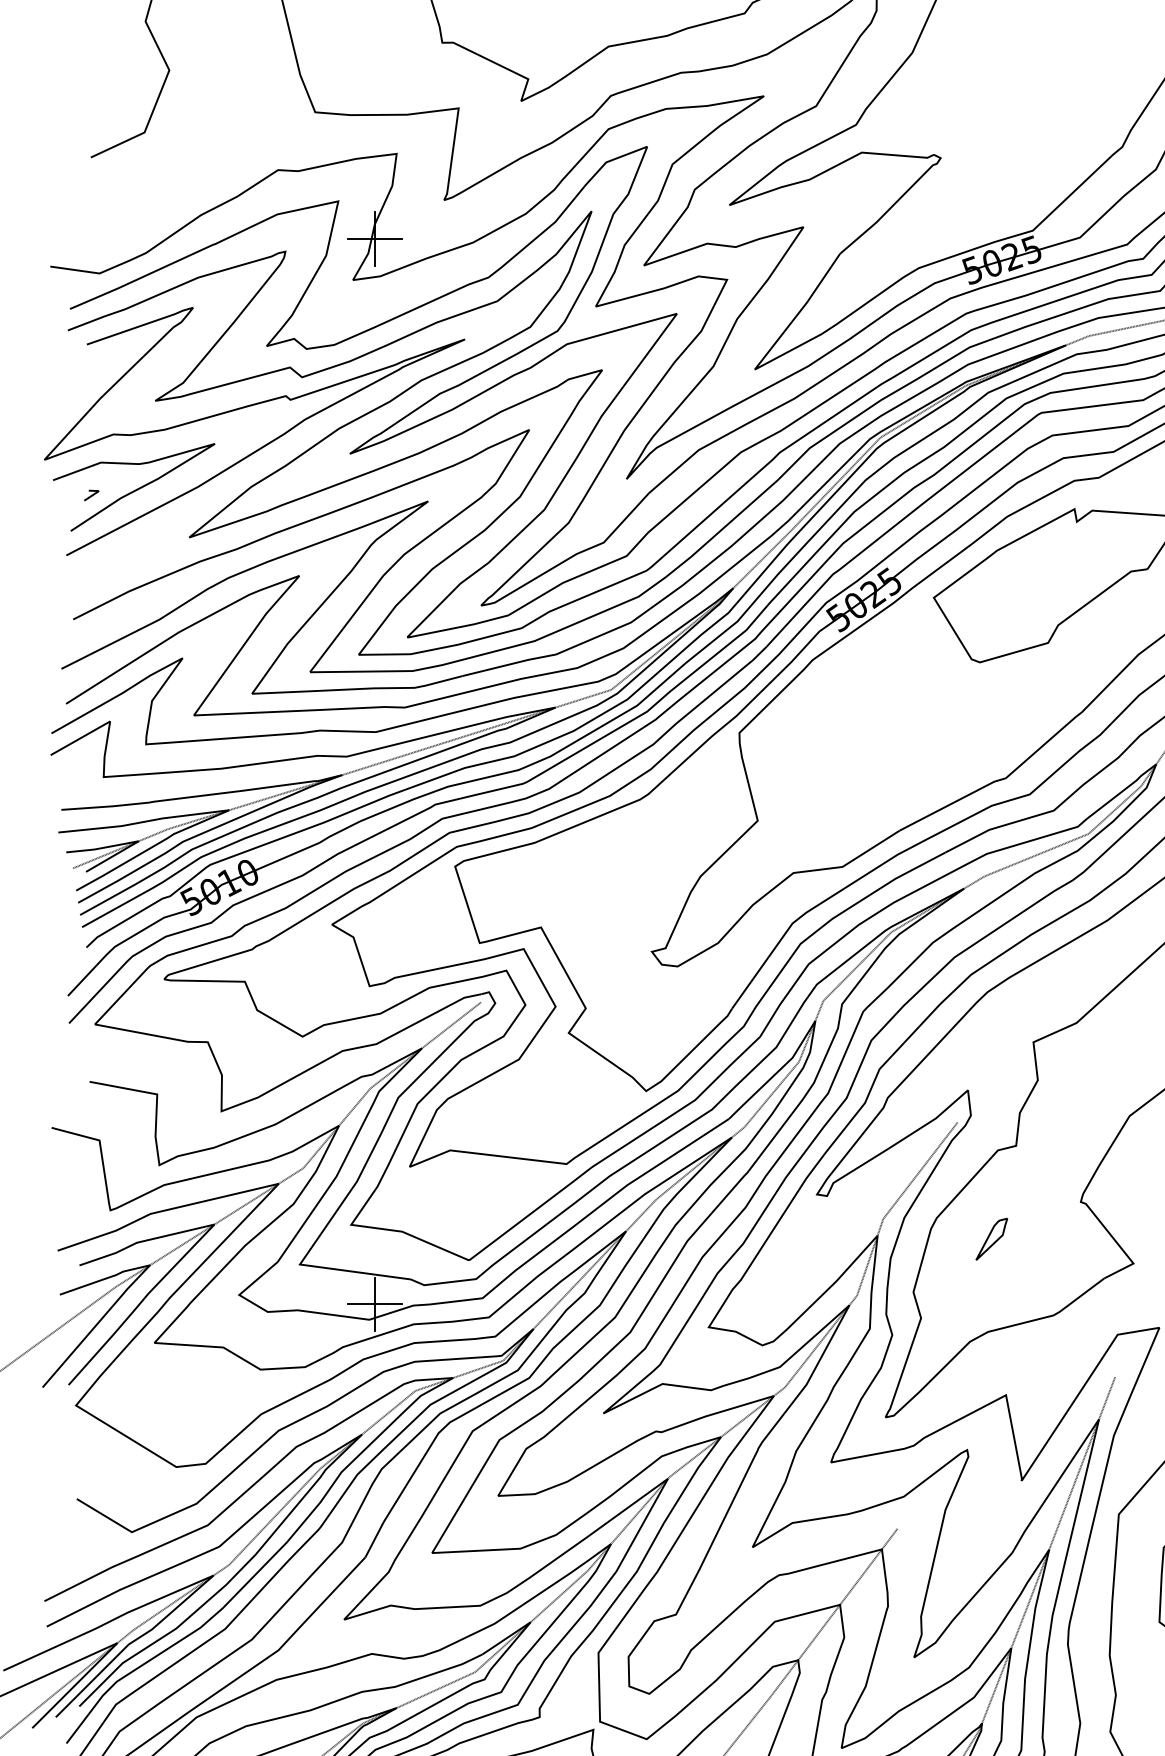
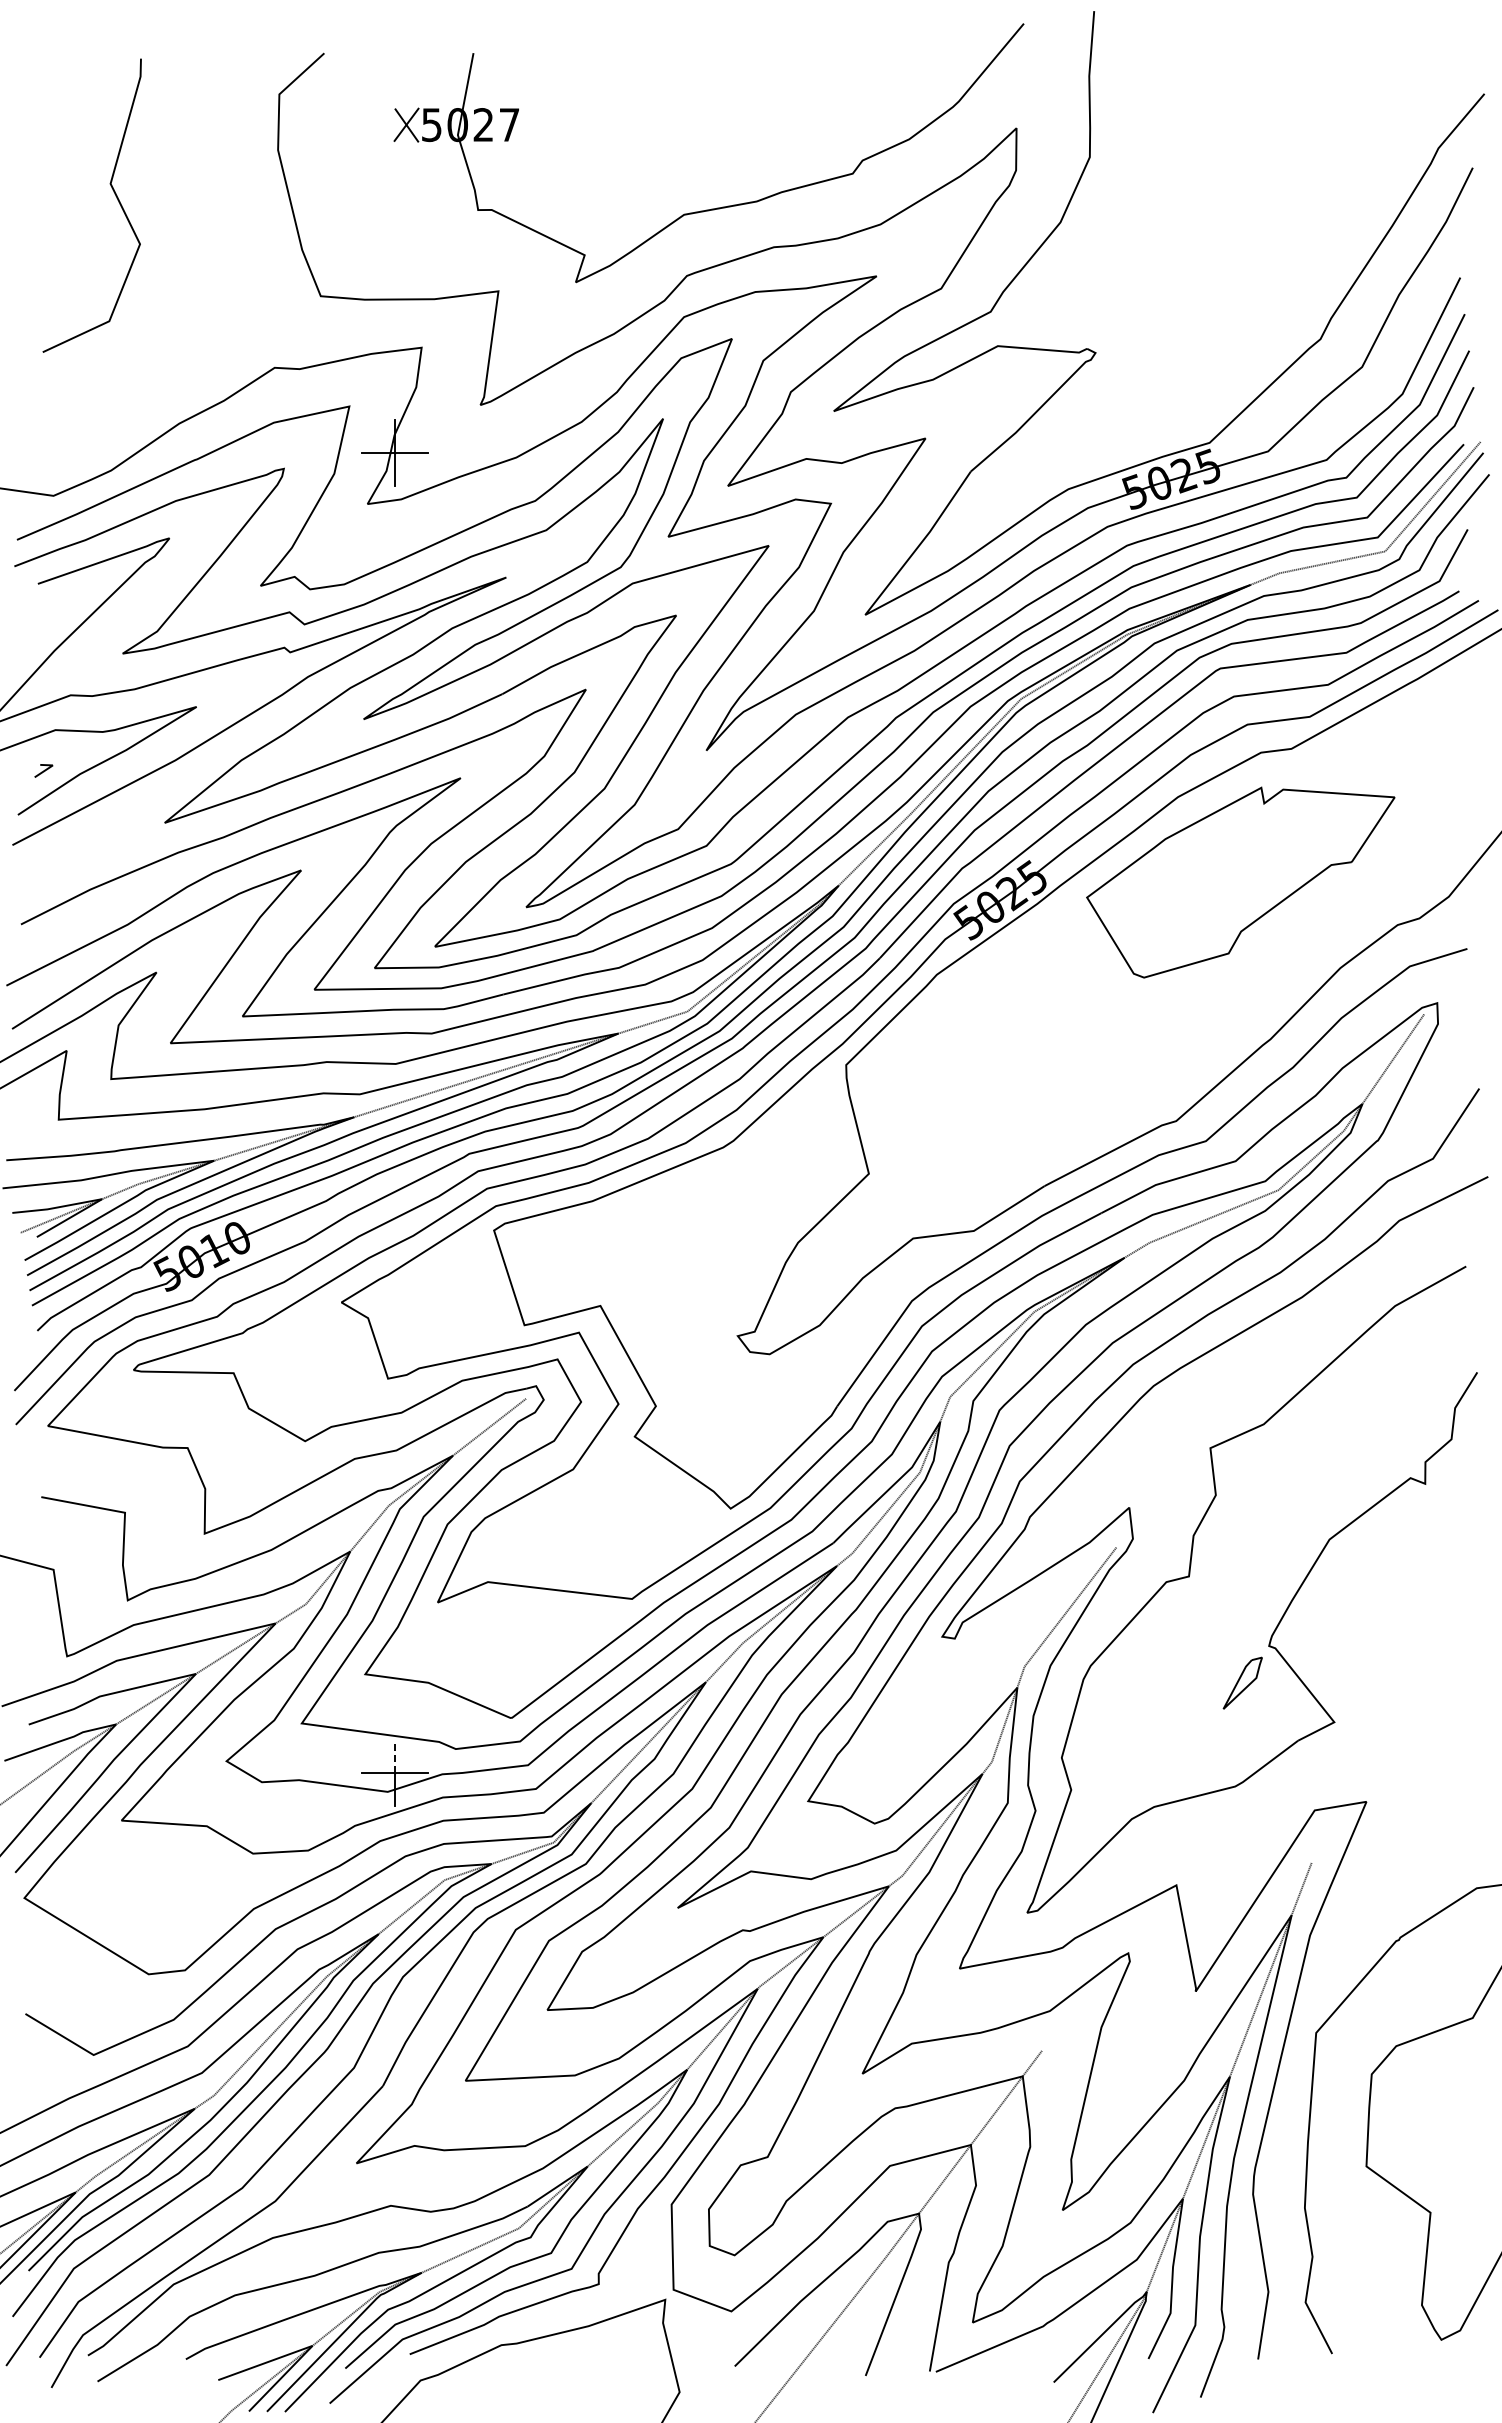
part: (991, 1238) -> (1242, 1682), moved
line: (374, 1290) -> (394, 1755), solid -> dashed

